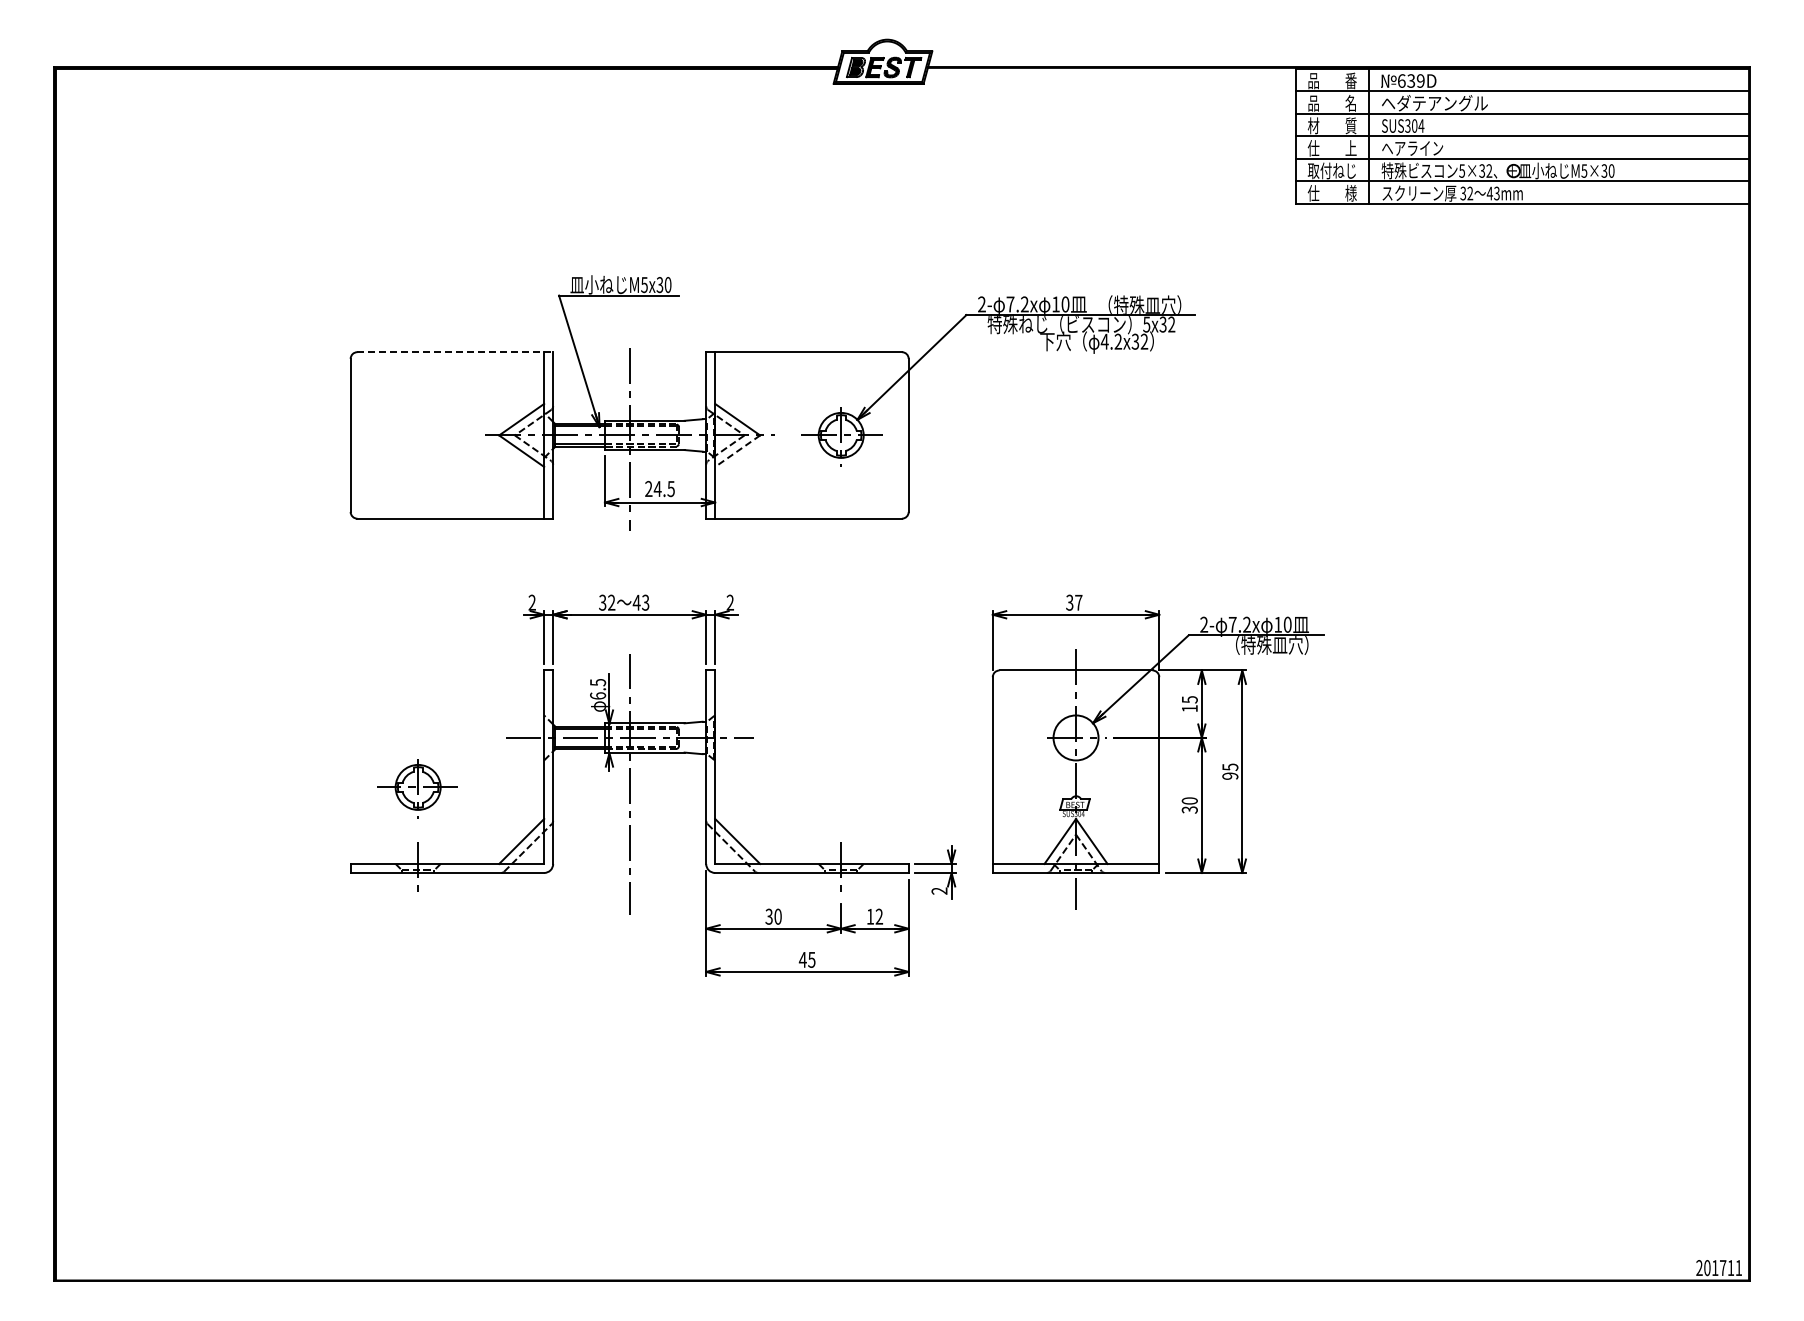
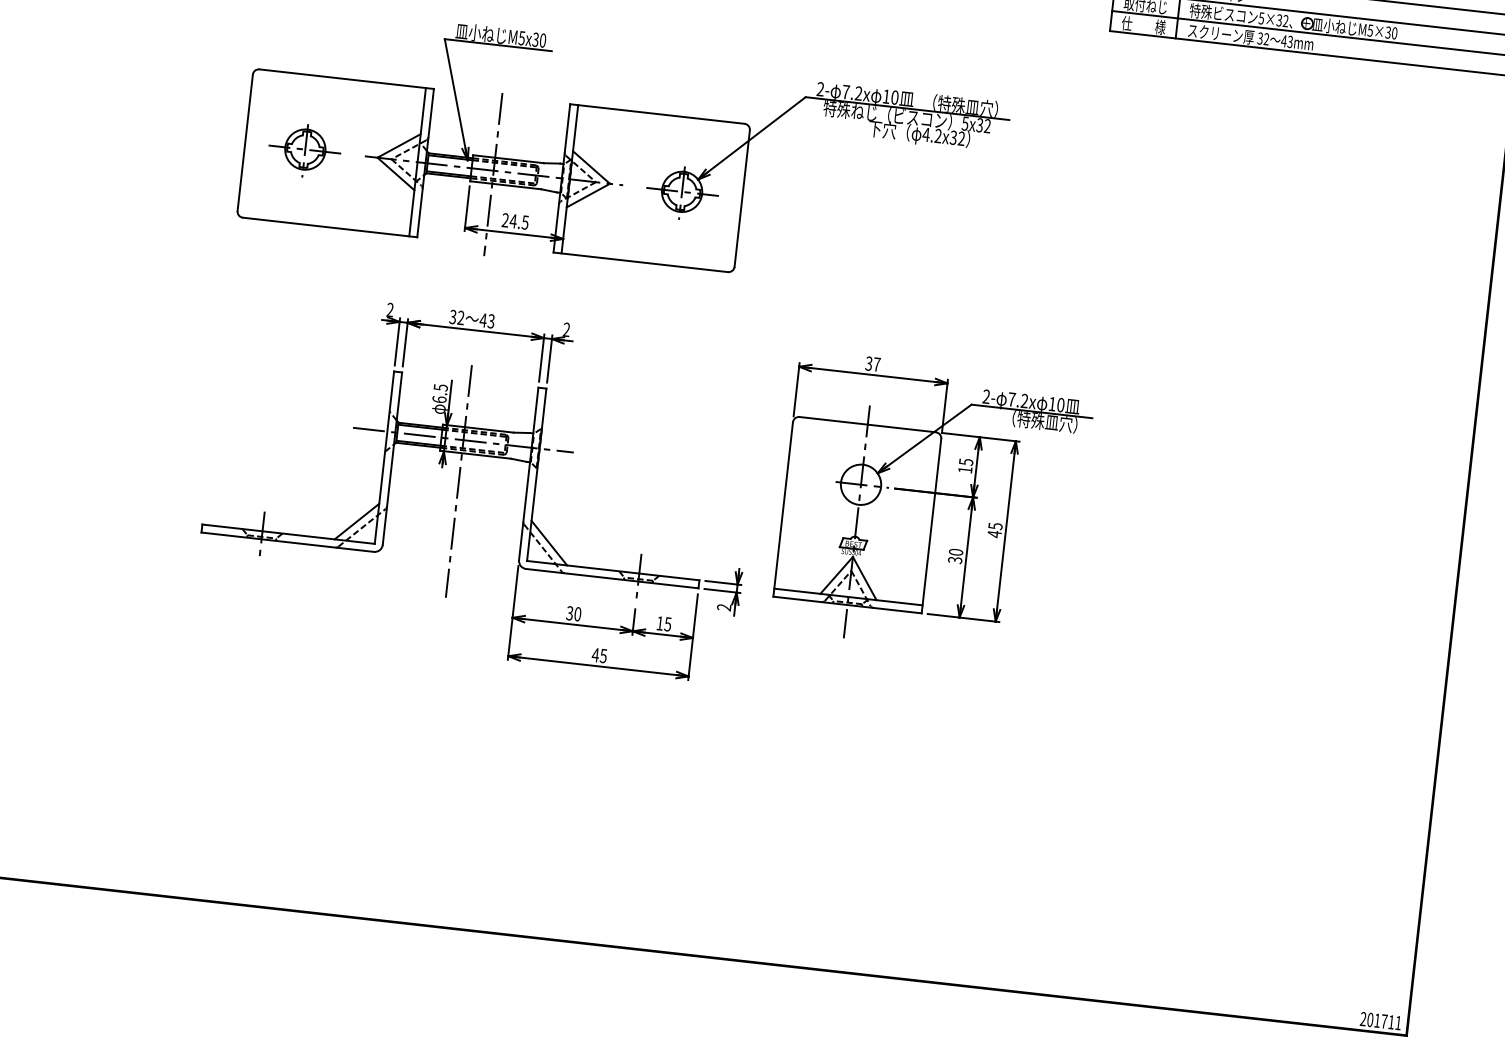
line: (455, 352) -> (346, 79), dashed -> solid
line: (737, 451) -> (588, 195), dashed -> solid
text: (1230, 776) -> (994, 534), 95 -> 45
part: (417, 788) -> (304, 150), moved
text: (879, 916) -> (668, 624), 12 -> 15

